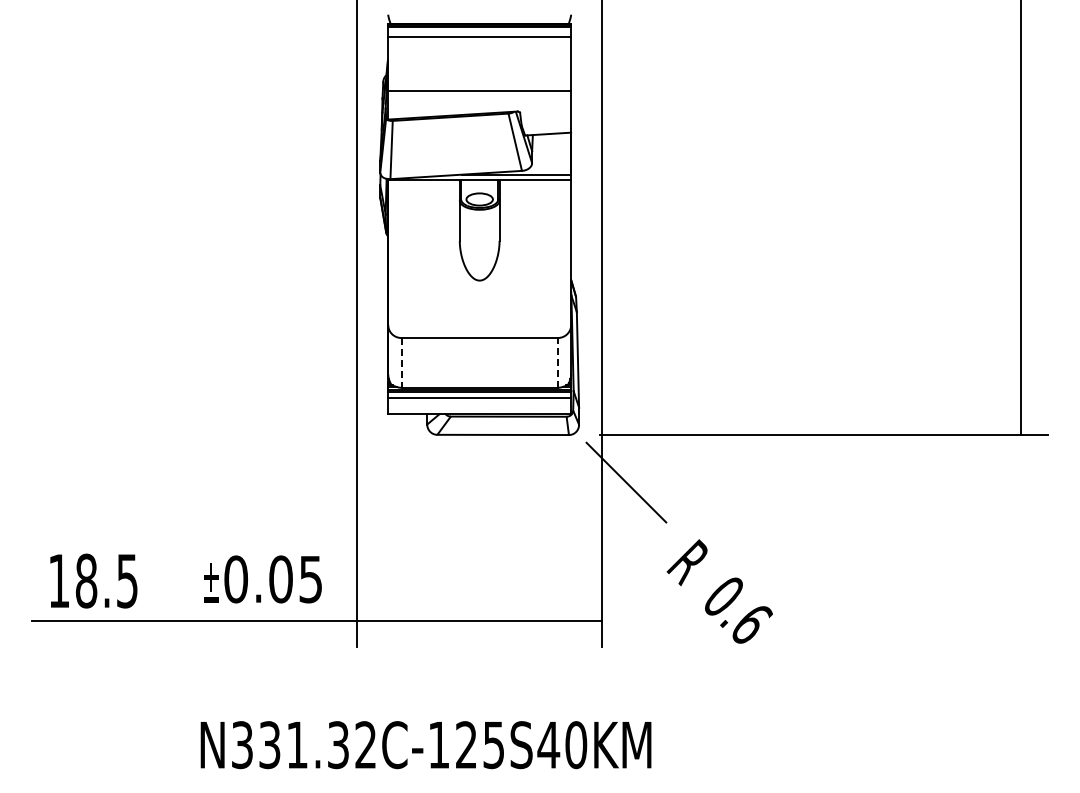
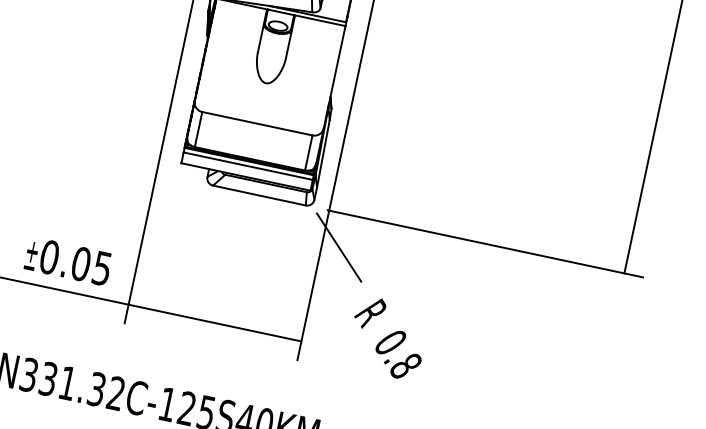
line: (401, 362) -> (198, 129), dashed -> solid
line: (557, 362) -> (308, 152), dashed -> solid
text: (751, 623) -> (406, 365), 0.6 -> 0.8

